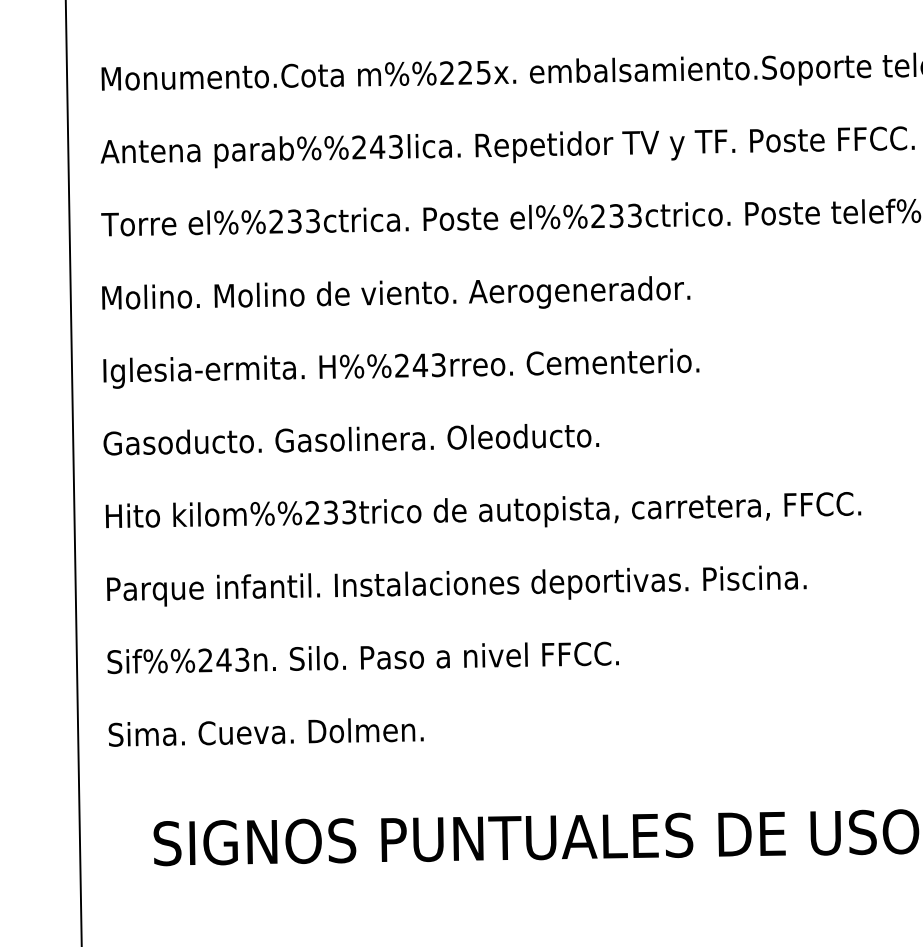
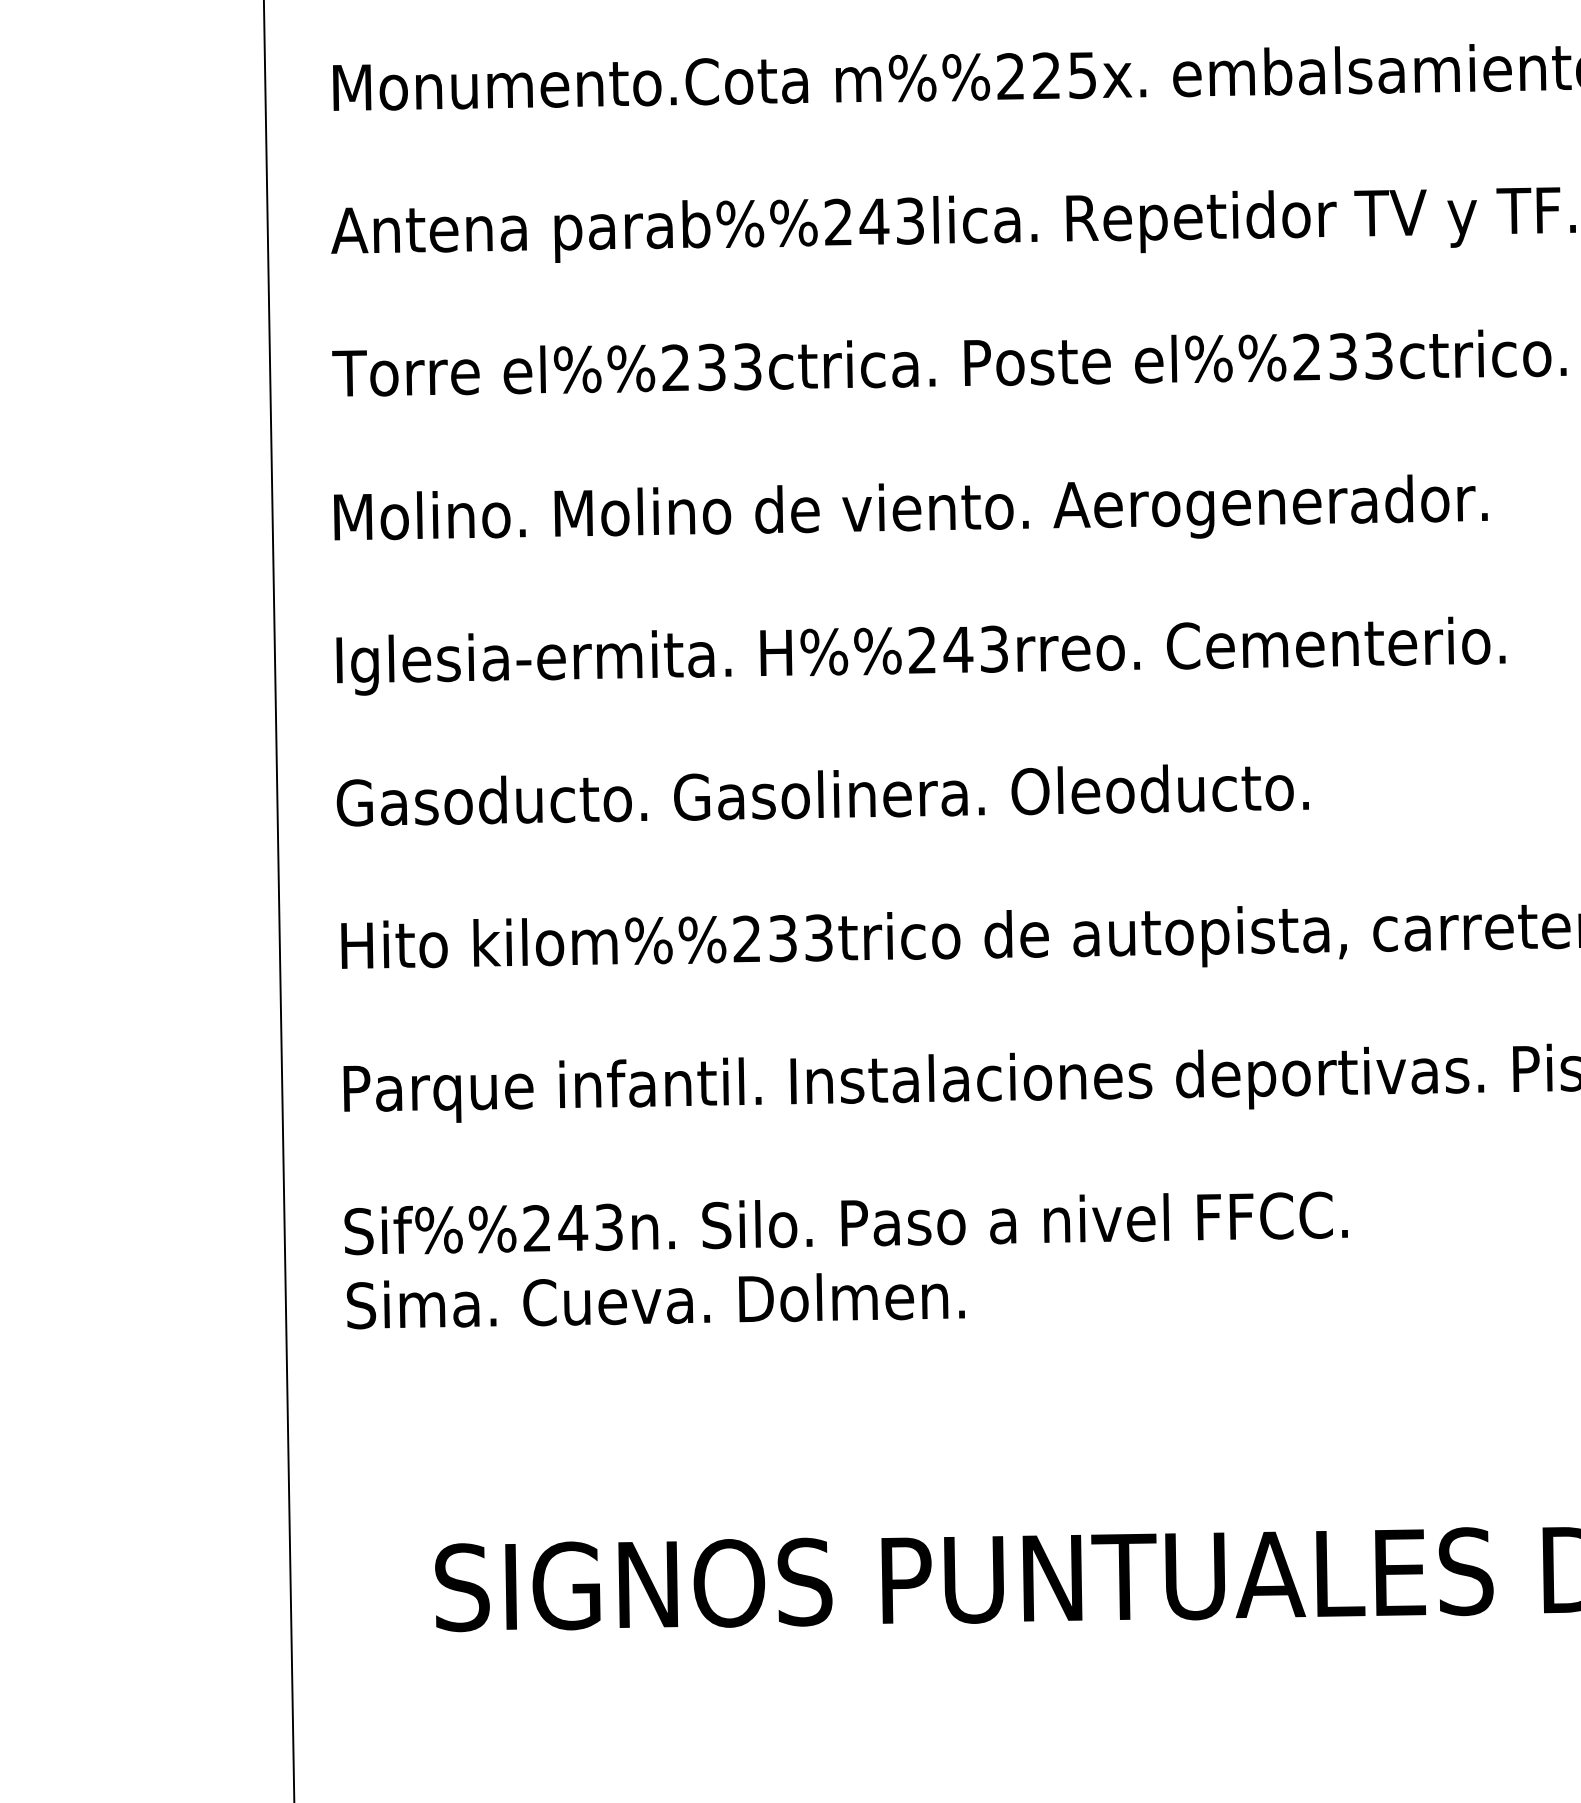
text: (265, 732) -> (654, 1301), moved

